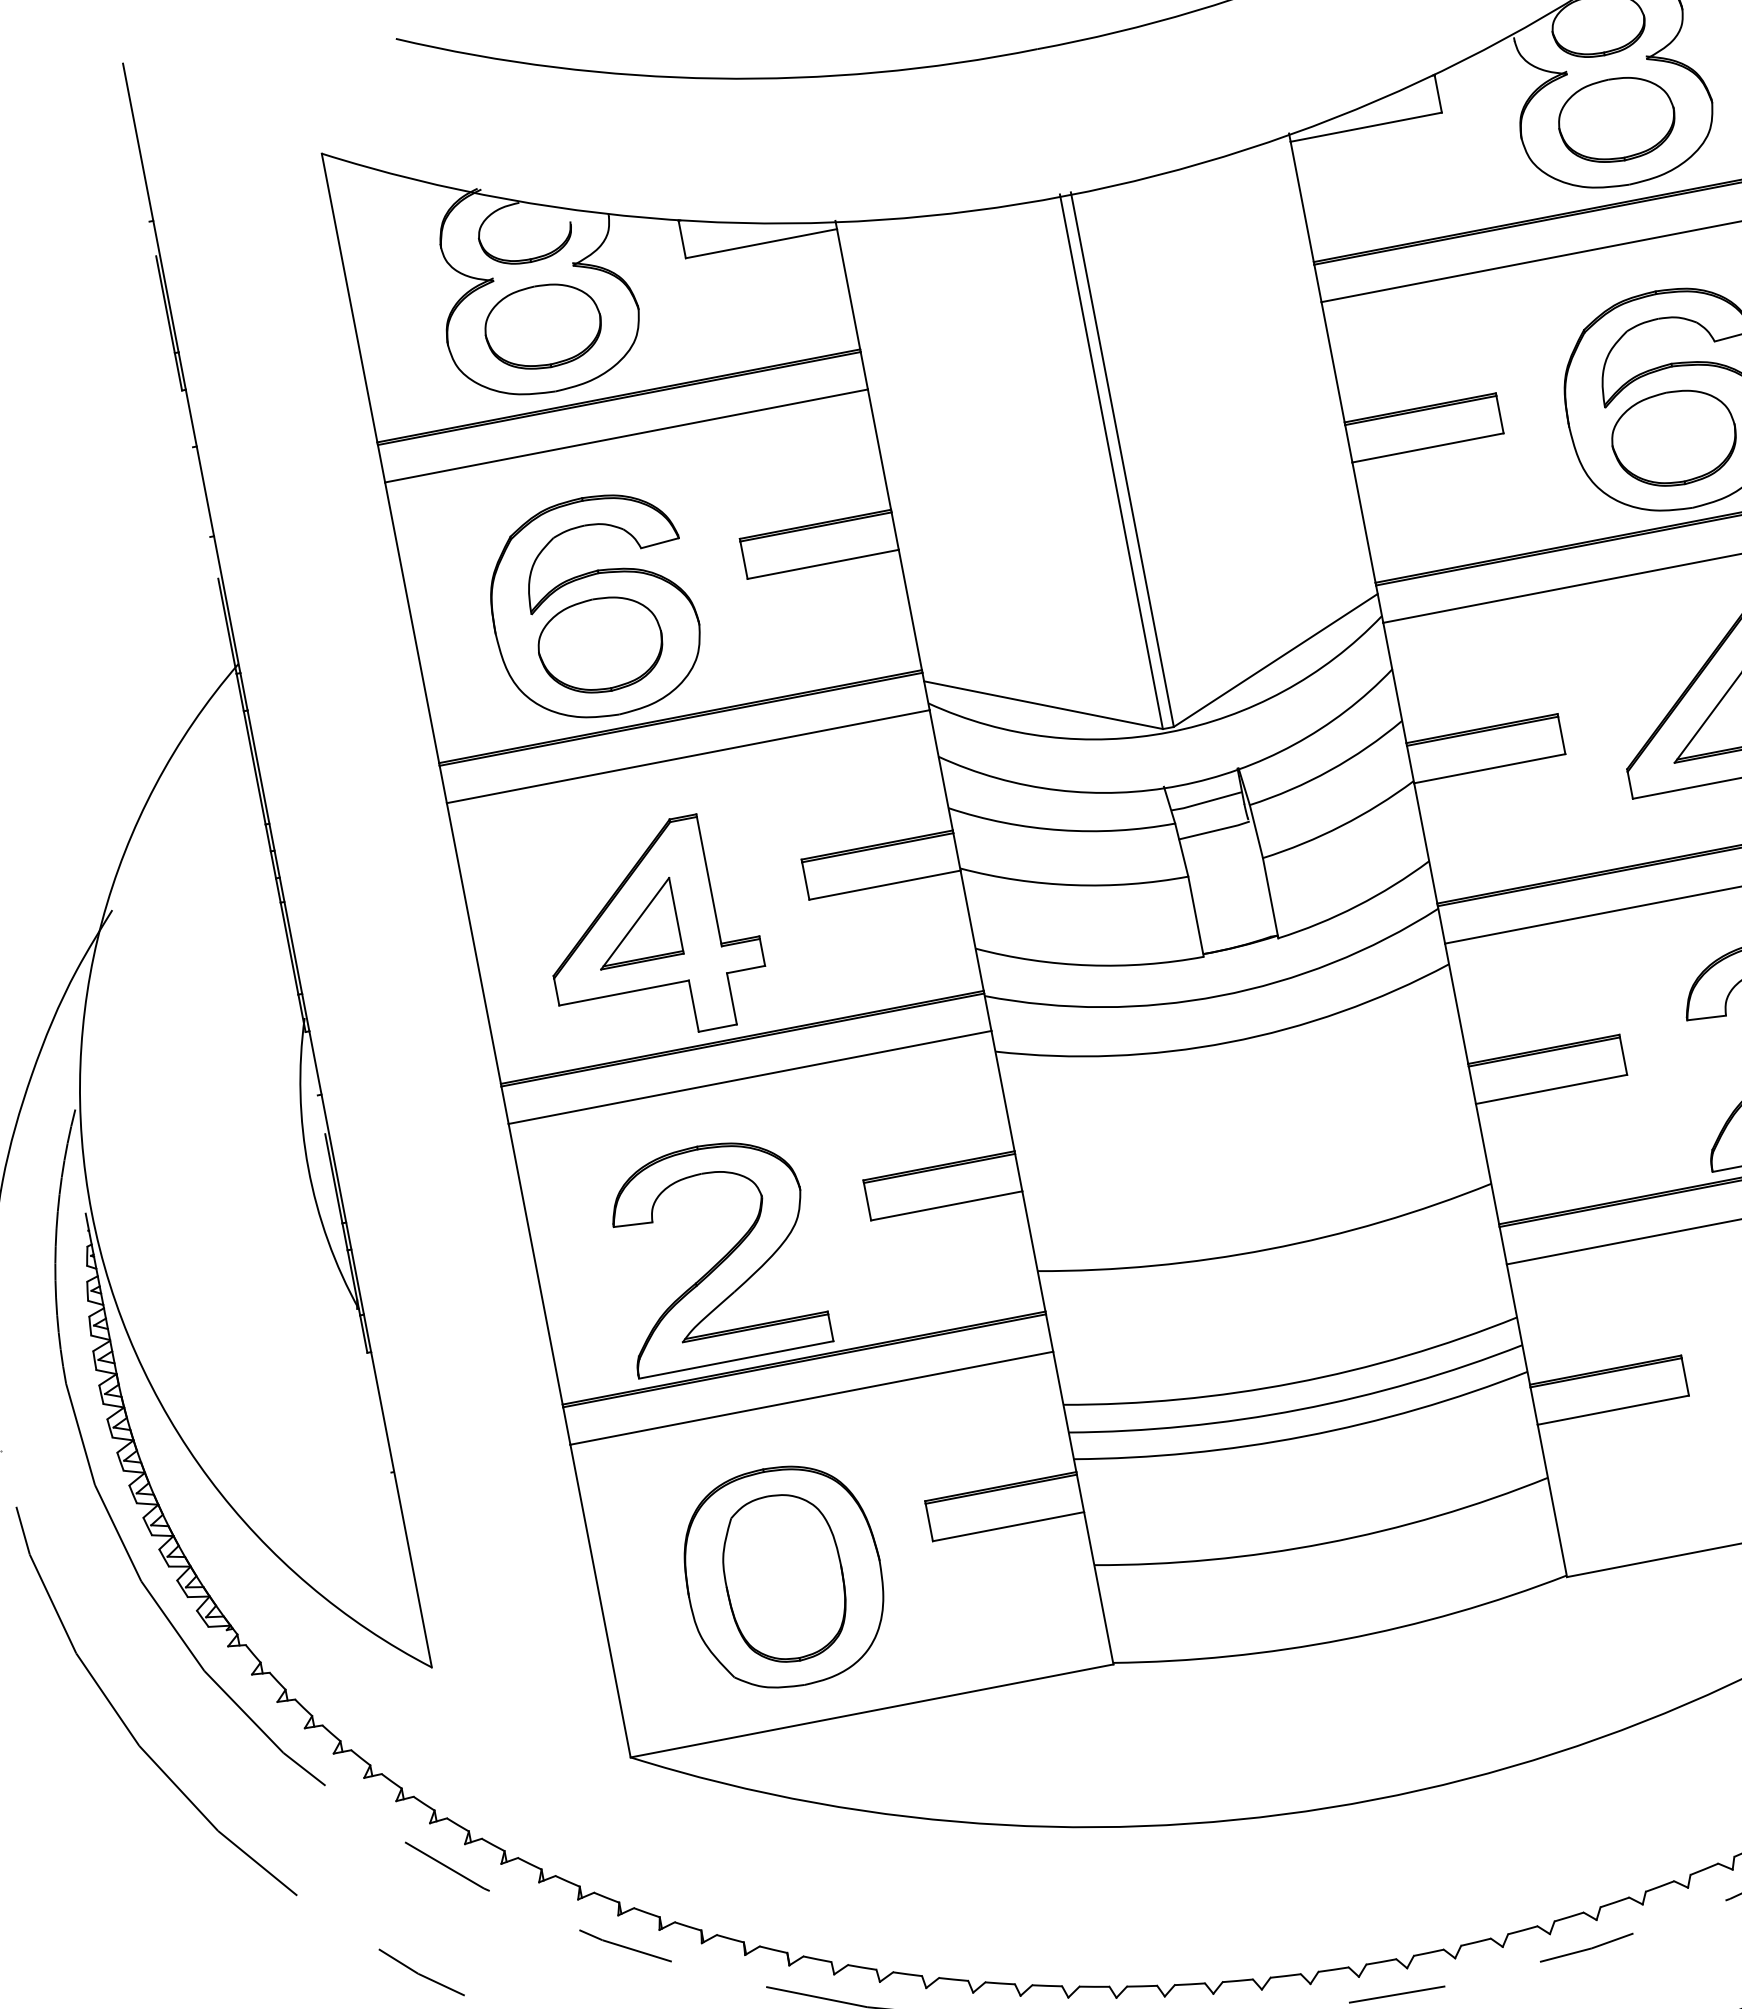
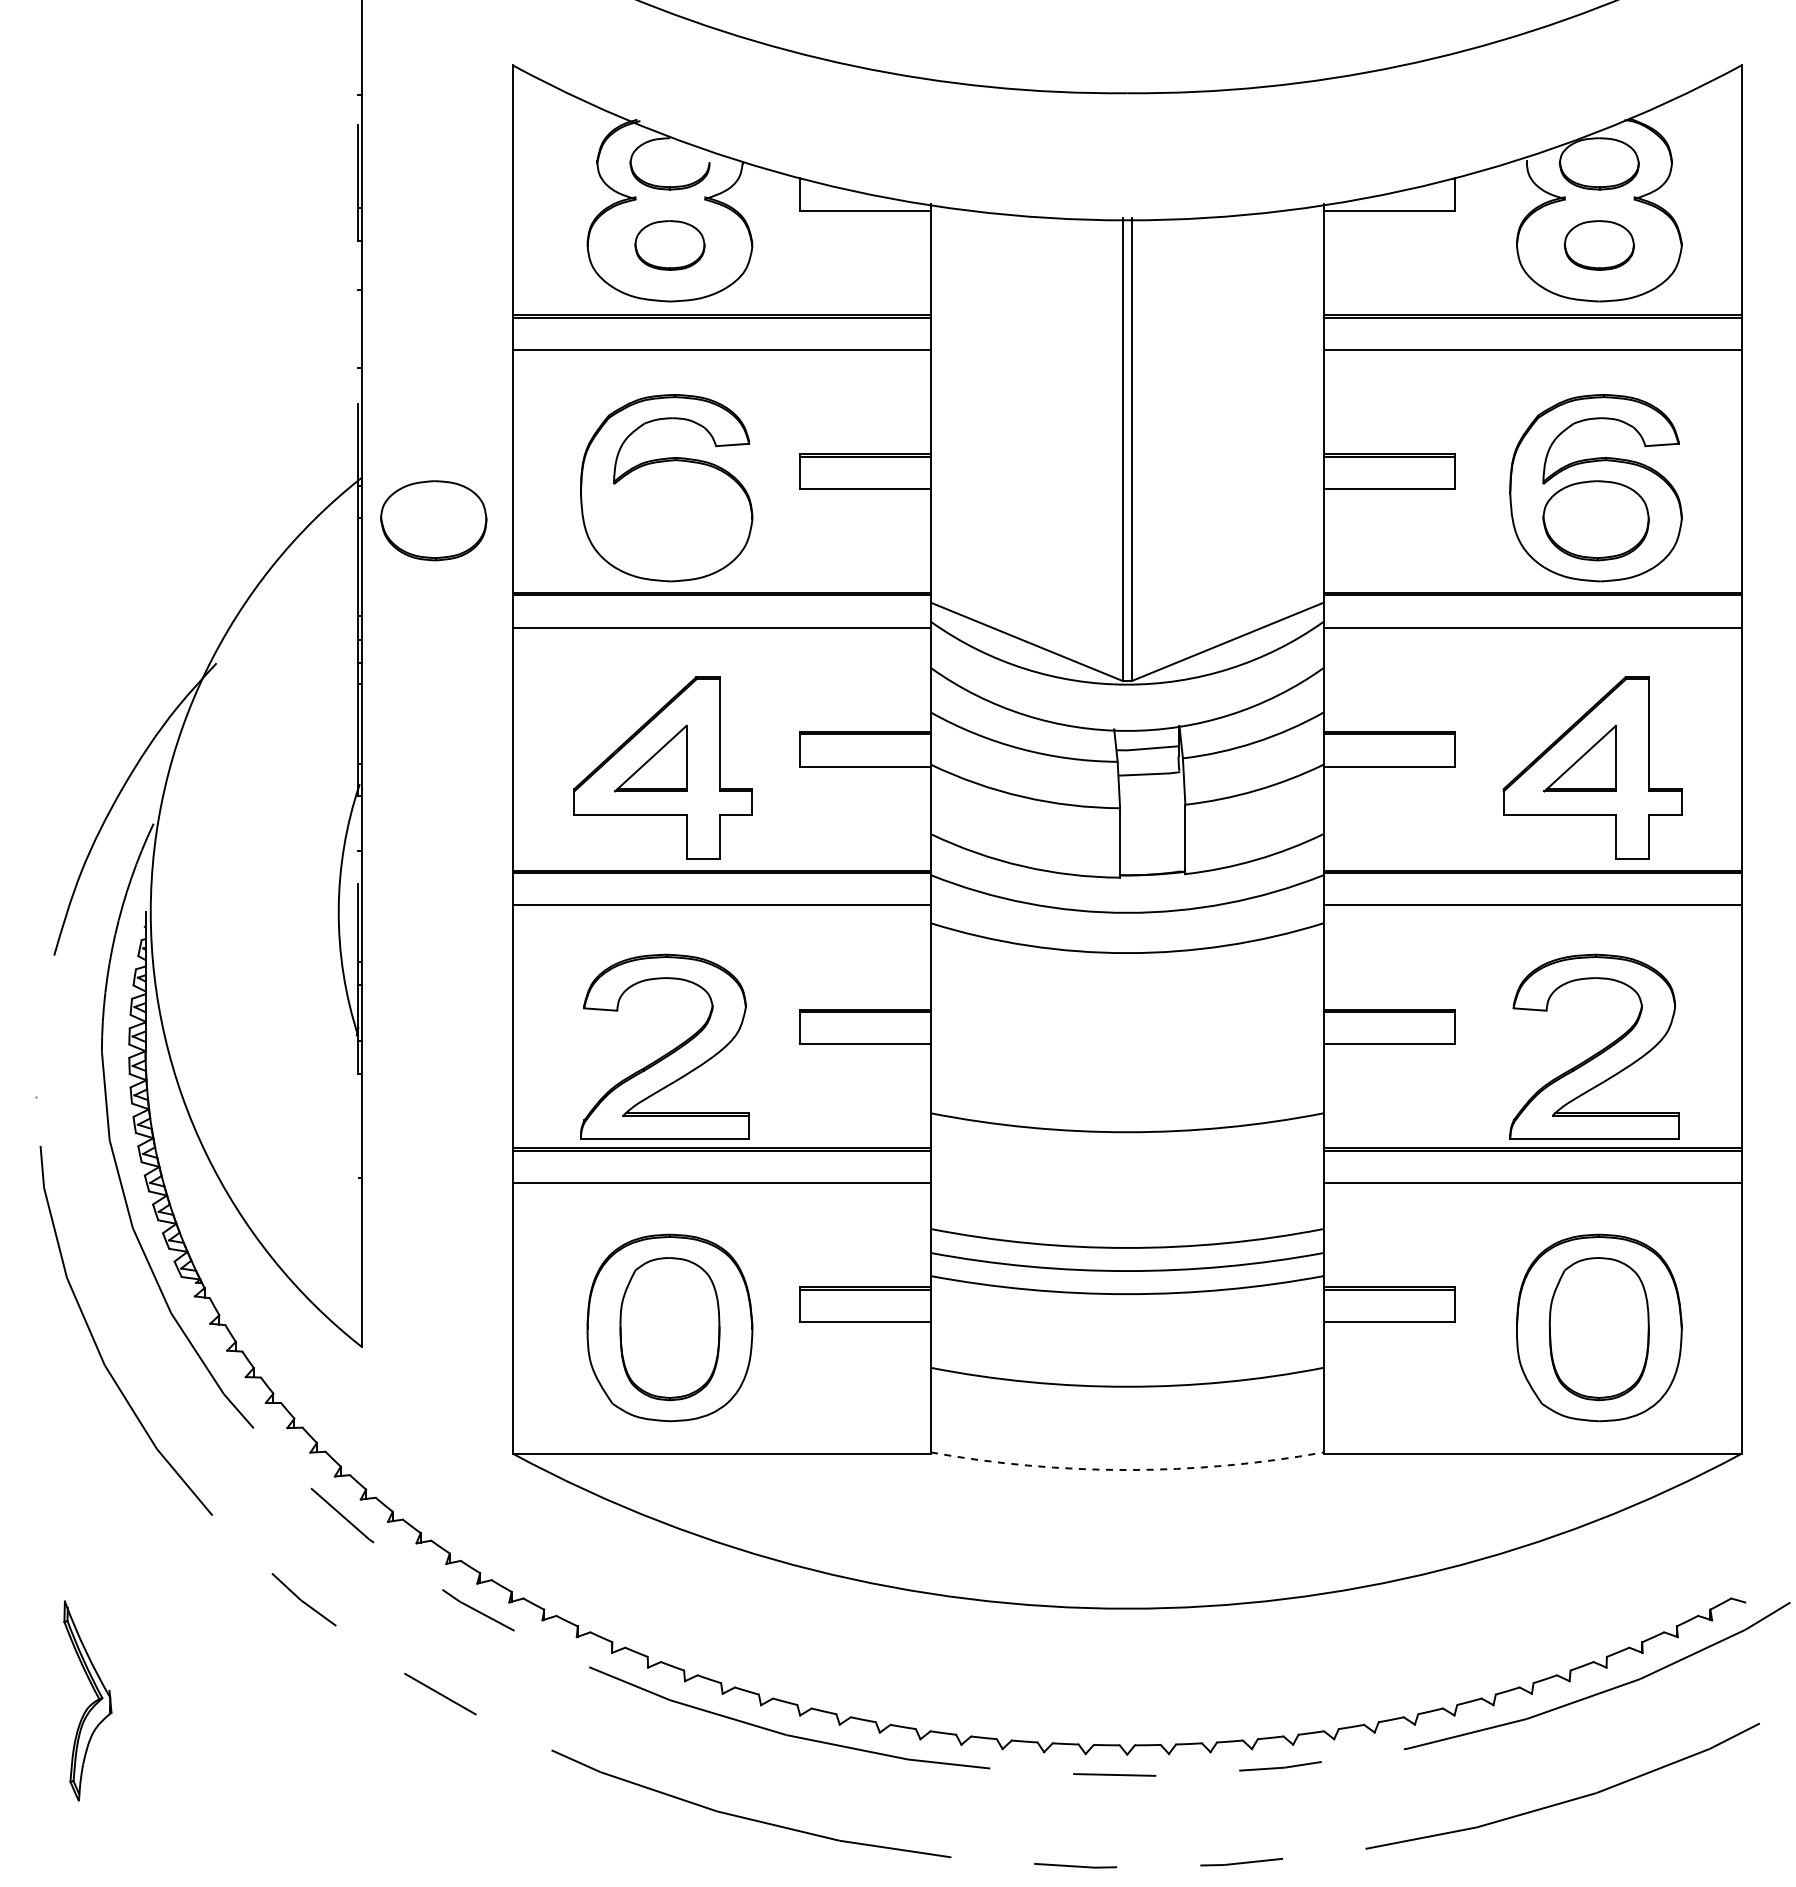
part: (1616, 119) -> (1599, 245), size x0.7
part: (542, 326) -> (669, 245), size x0.7
part: (600, 645) -> (433, 520), moved
arc: (1344, 1640) -> (1127, 1470), solid -> dashed

